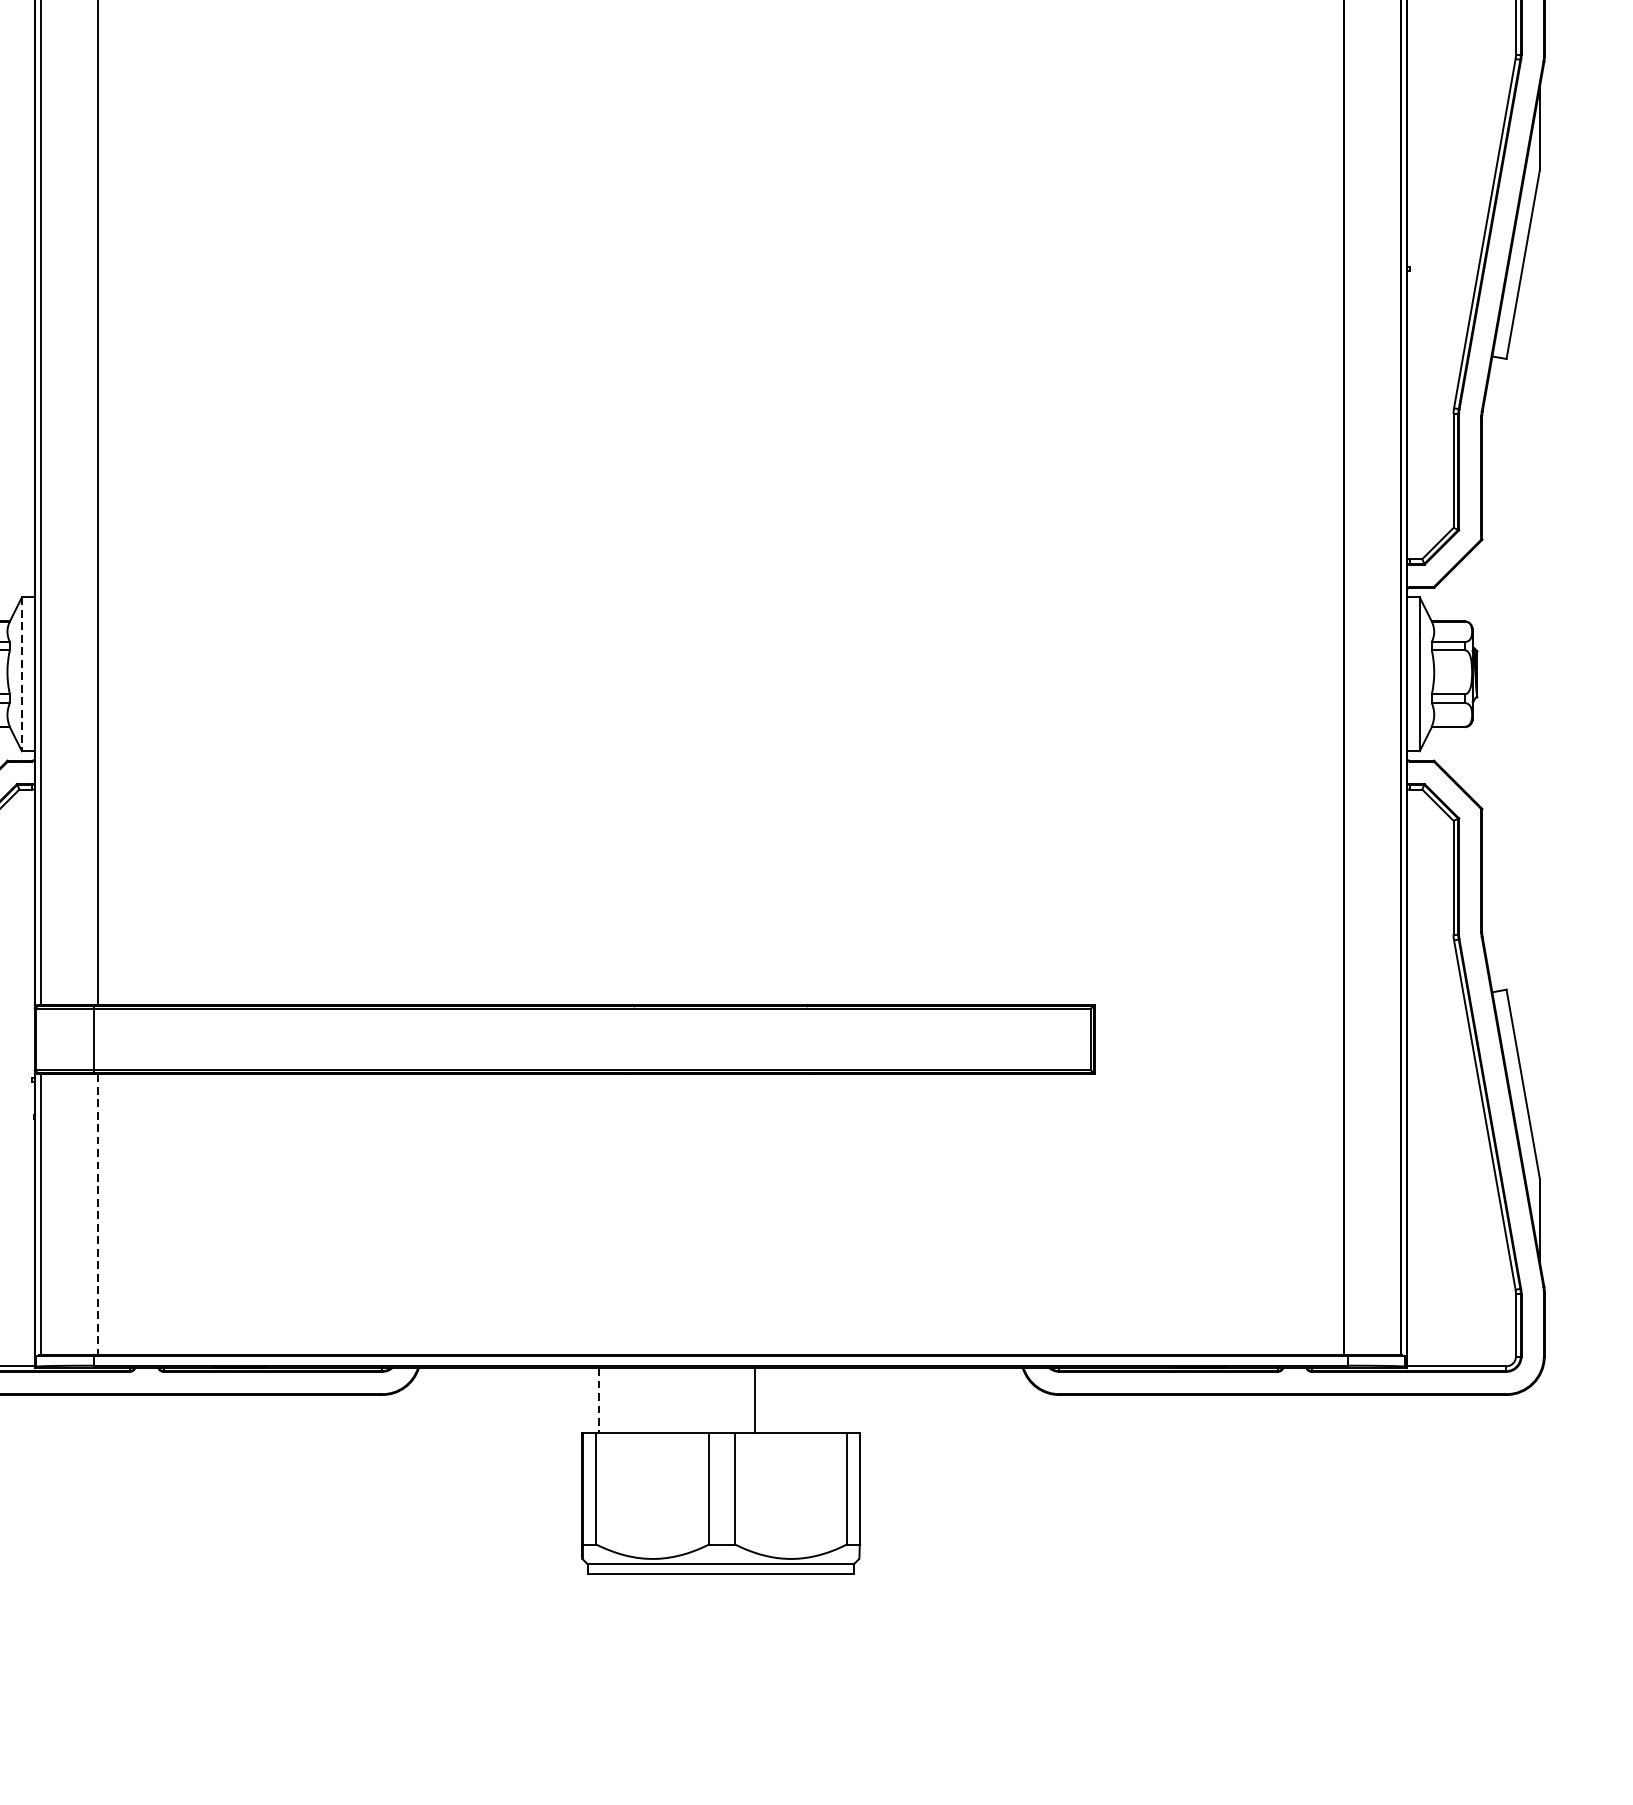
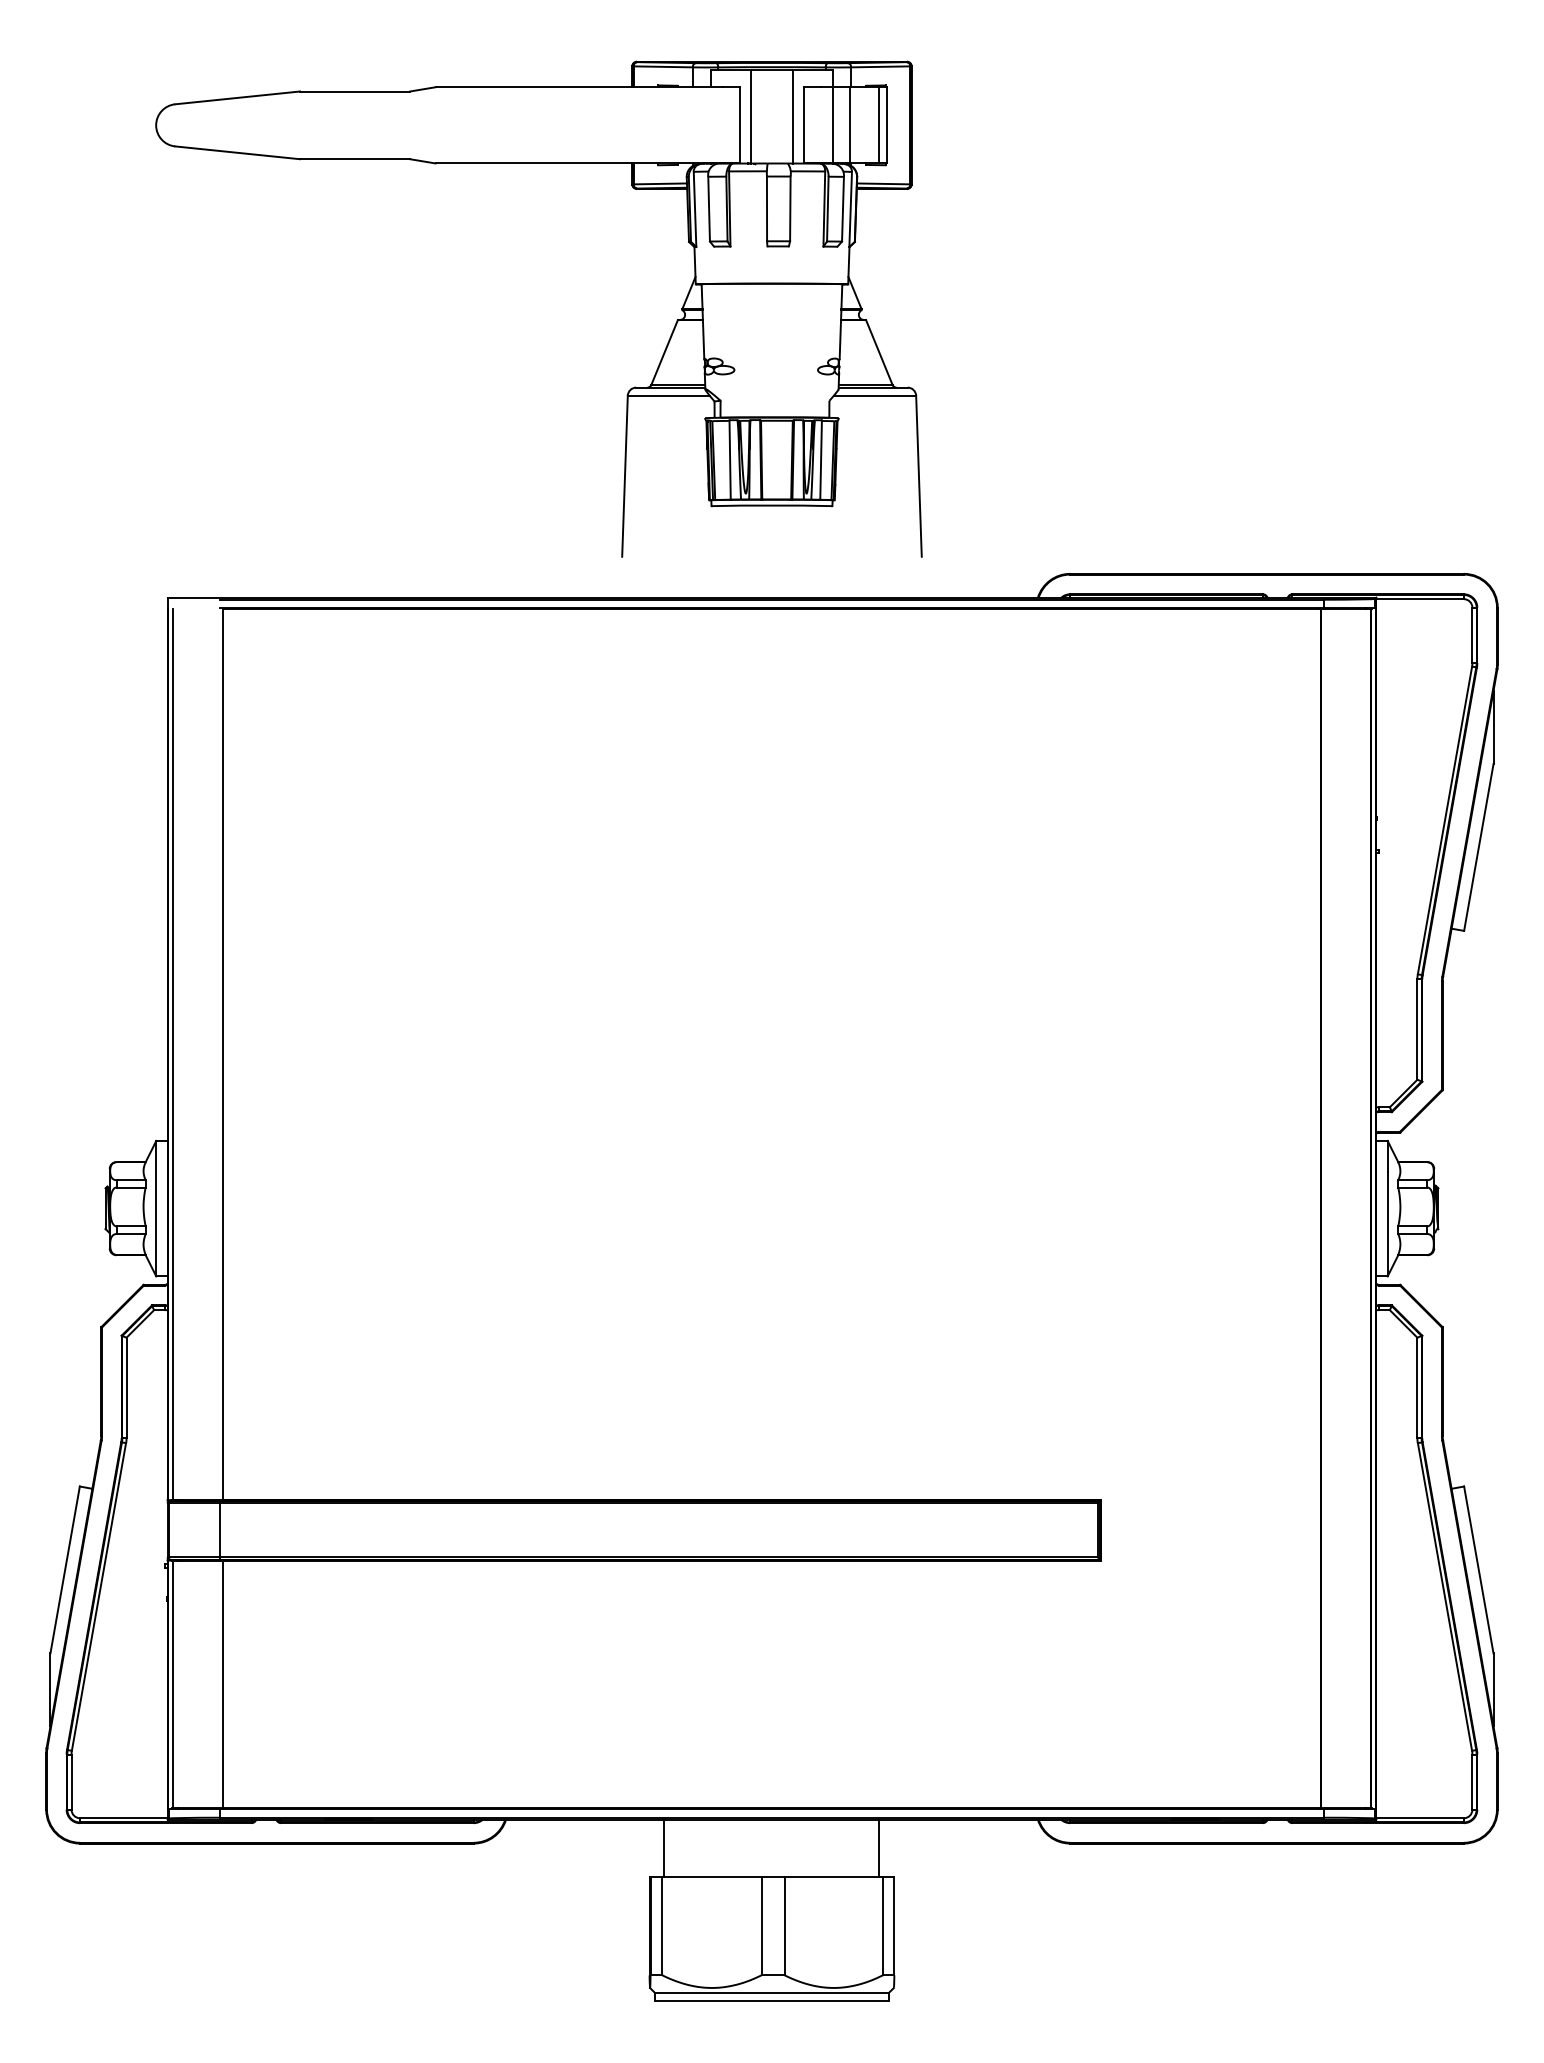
line: (22, 674) -> (156, 1208), dashed -> solid
line: (98, 1214) -> (223, 1684), dashed -> solid
line: (598, 1400) -> (664, 1848), dashed -> solid
line: (755, 1400) -> (879, 1848), moved

